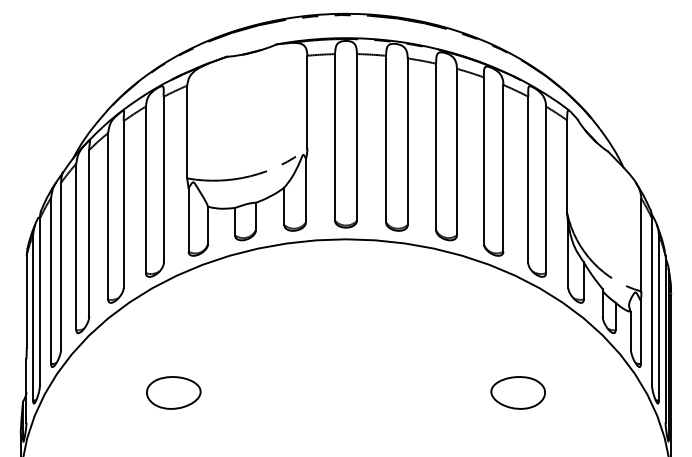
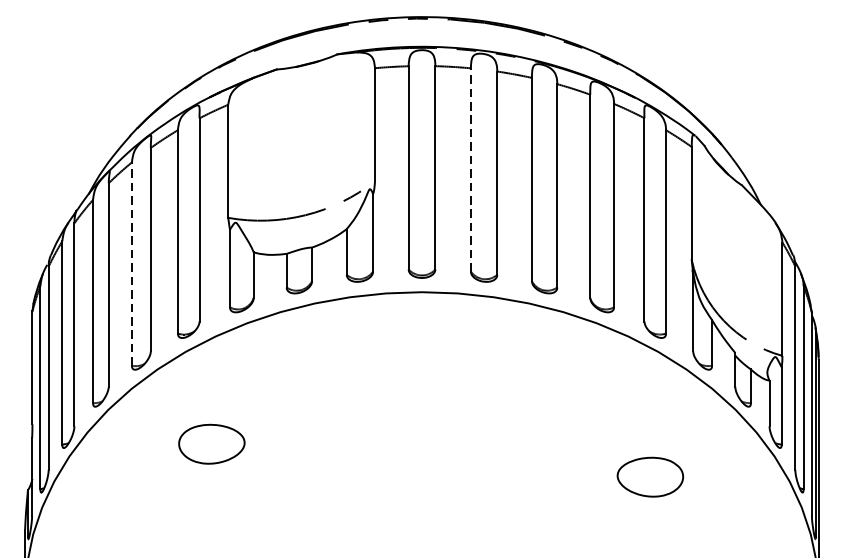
line: (386, 138) -> (471, 169), solid -> dashed
line: (108, 215) -> (132, 263), solid -> dashed
part: (173, 392) -> (211, 443), moved
part: (517, 392) -> (649, 476), moved

